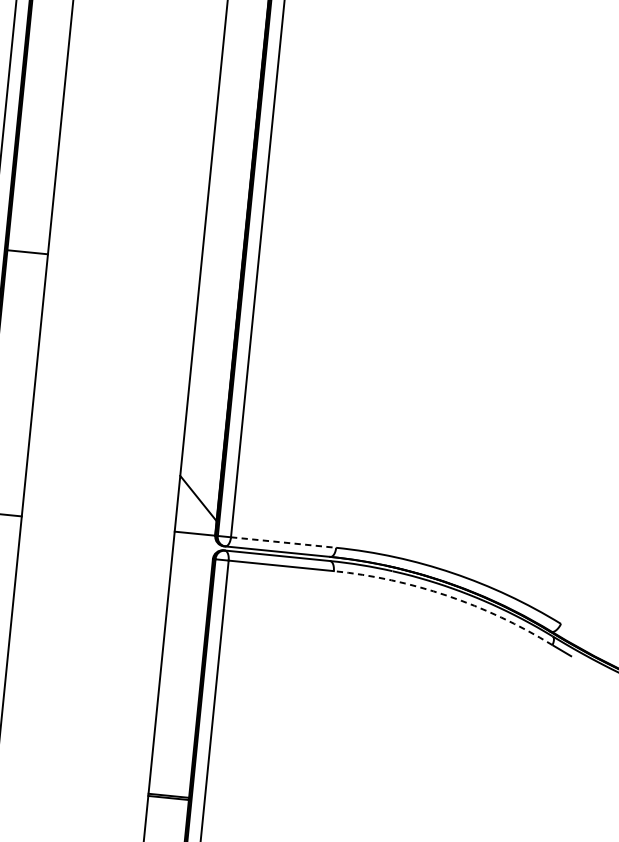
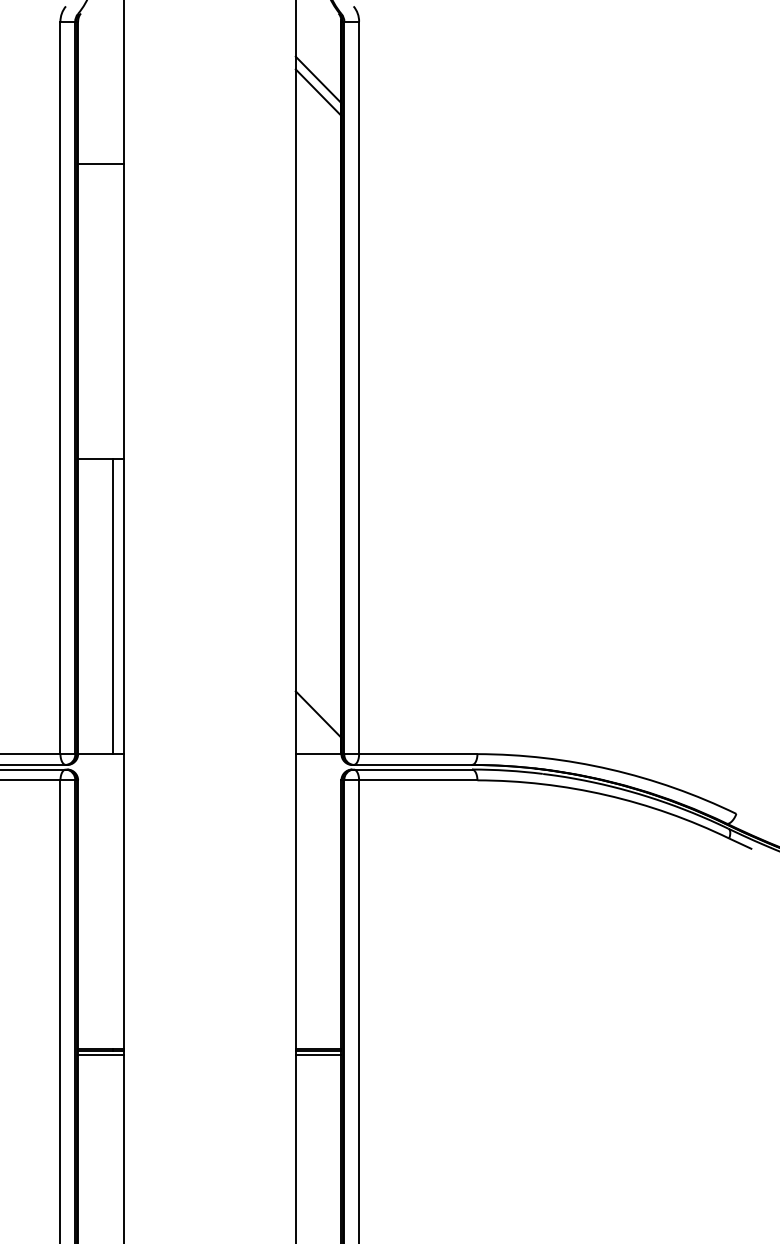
line: (25, 384) -> (113, 606), added
line: (283, 542) -> (418, 754), dashed -> solid
arc: (447, 596) -> (606, 795), dashed -> solid
line: (168, 801) -> (318, 1055), added

